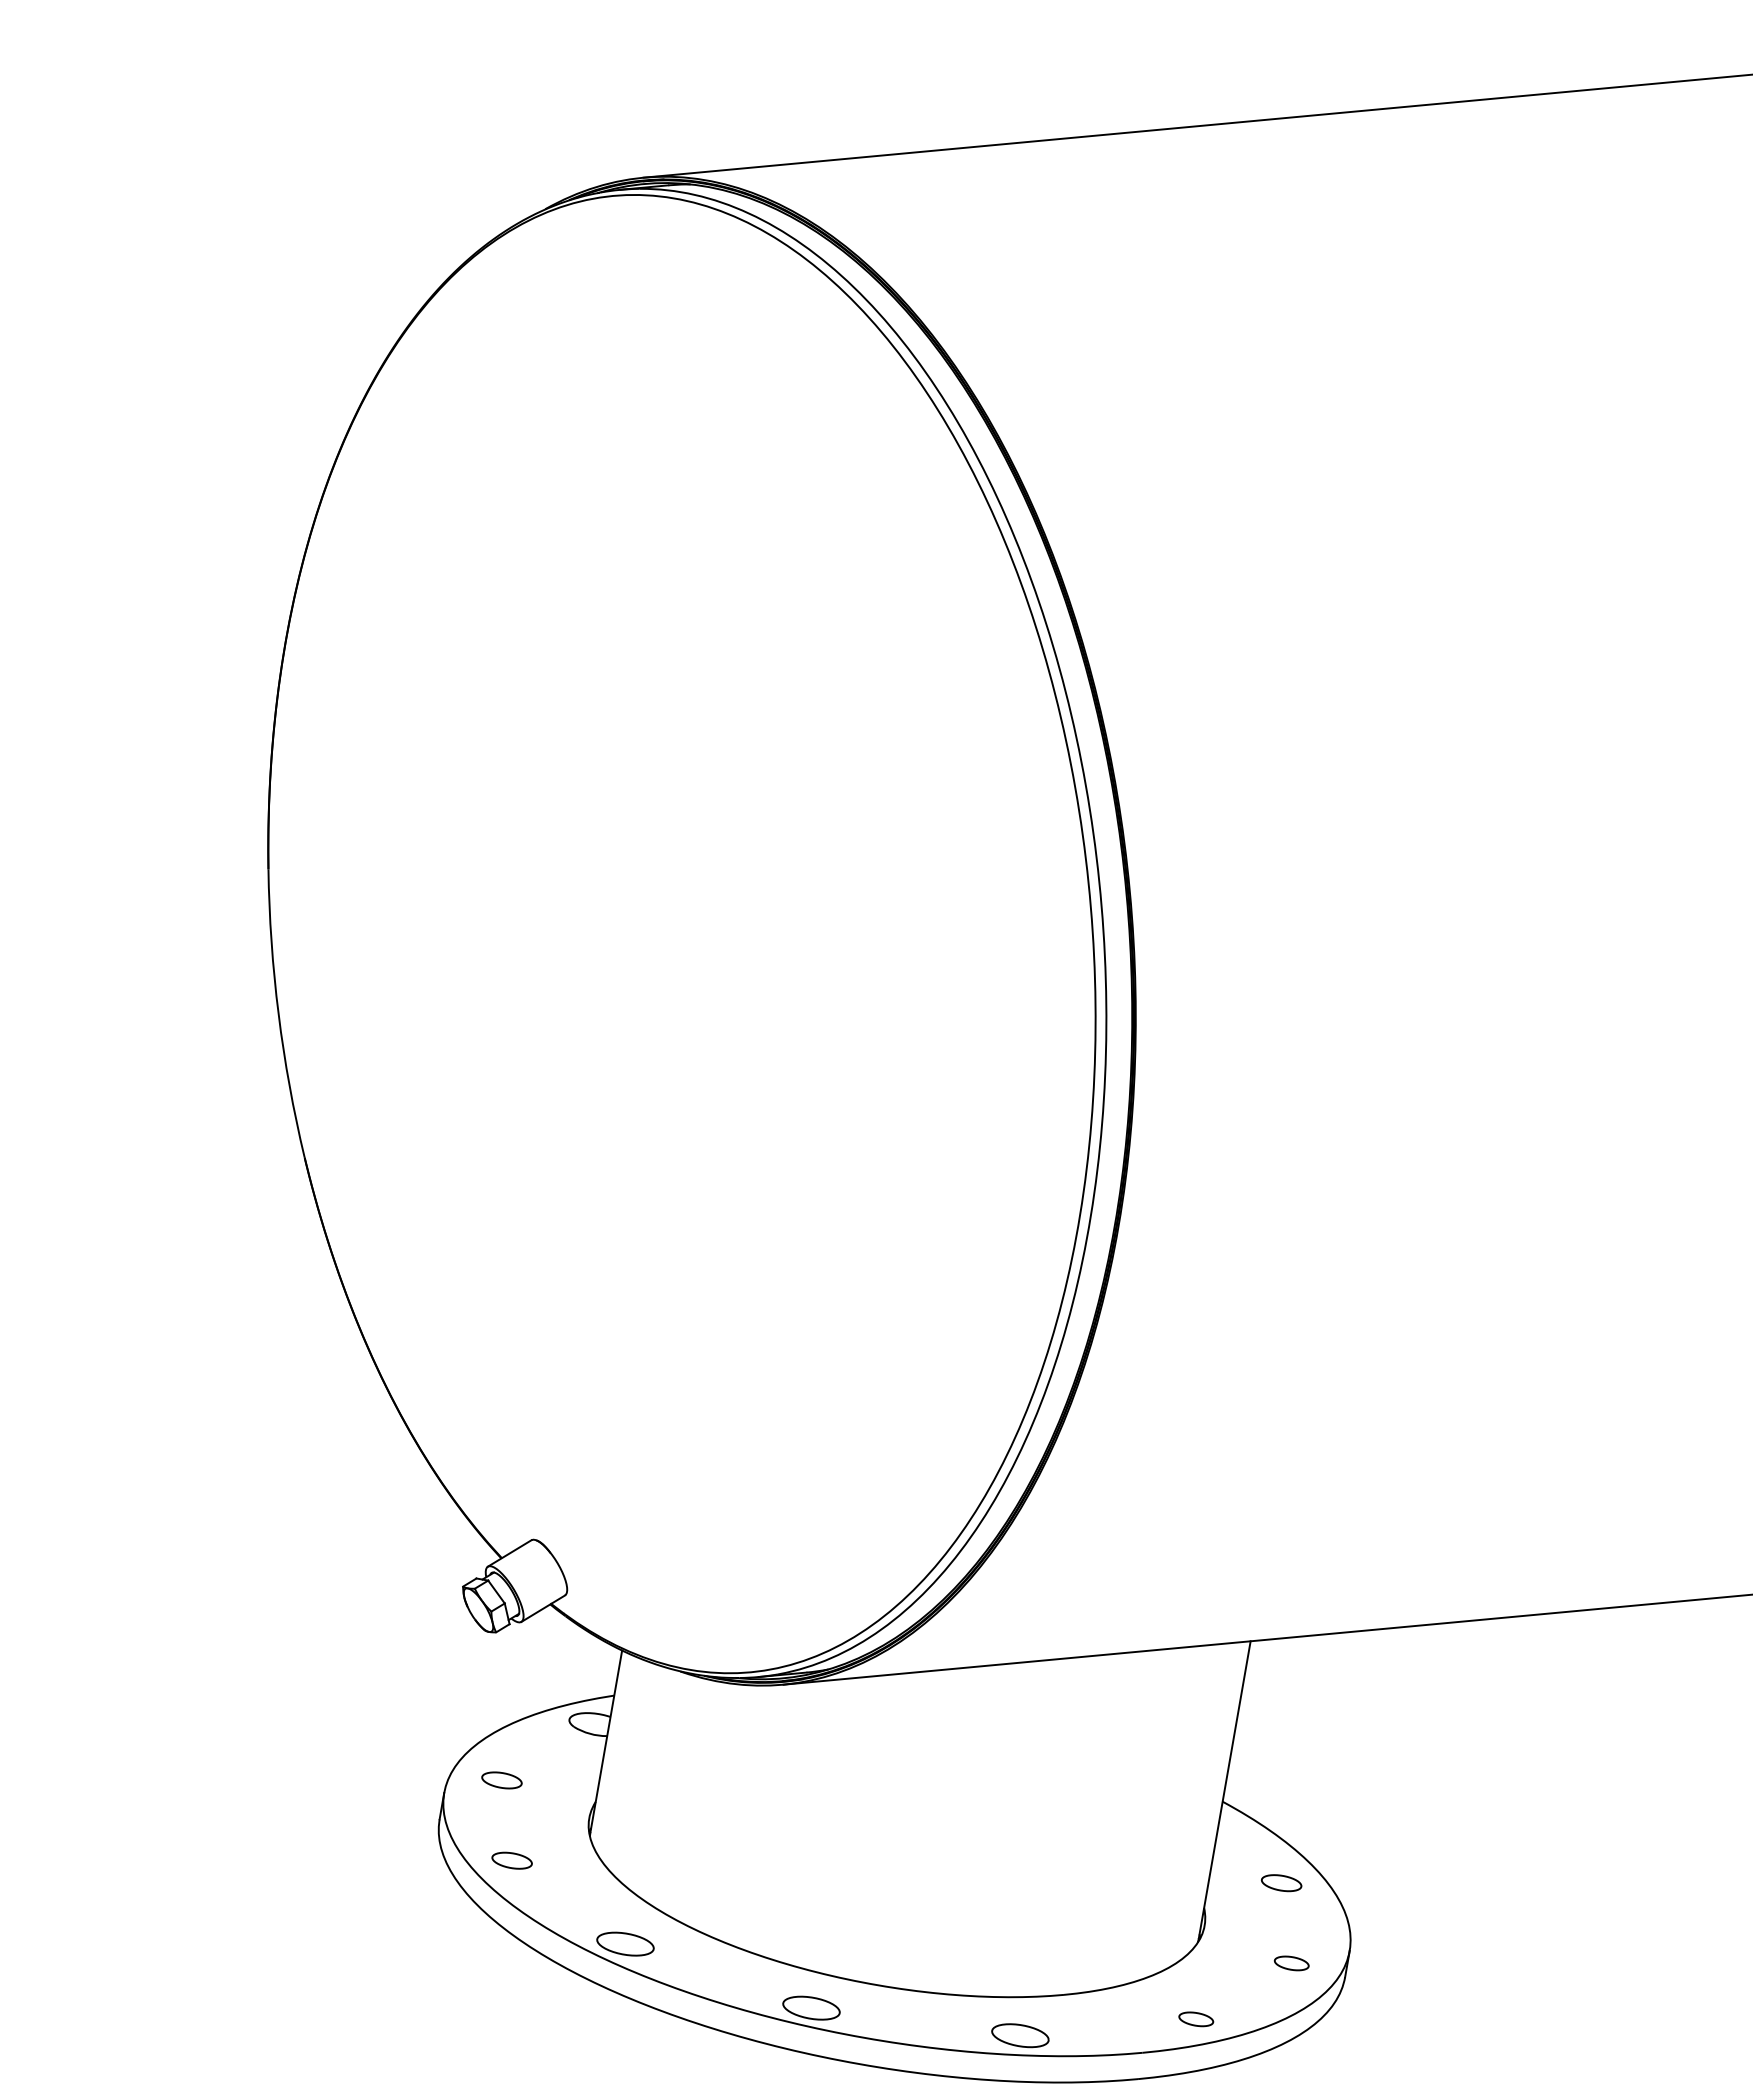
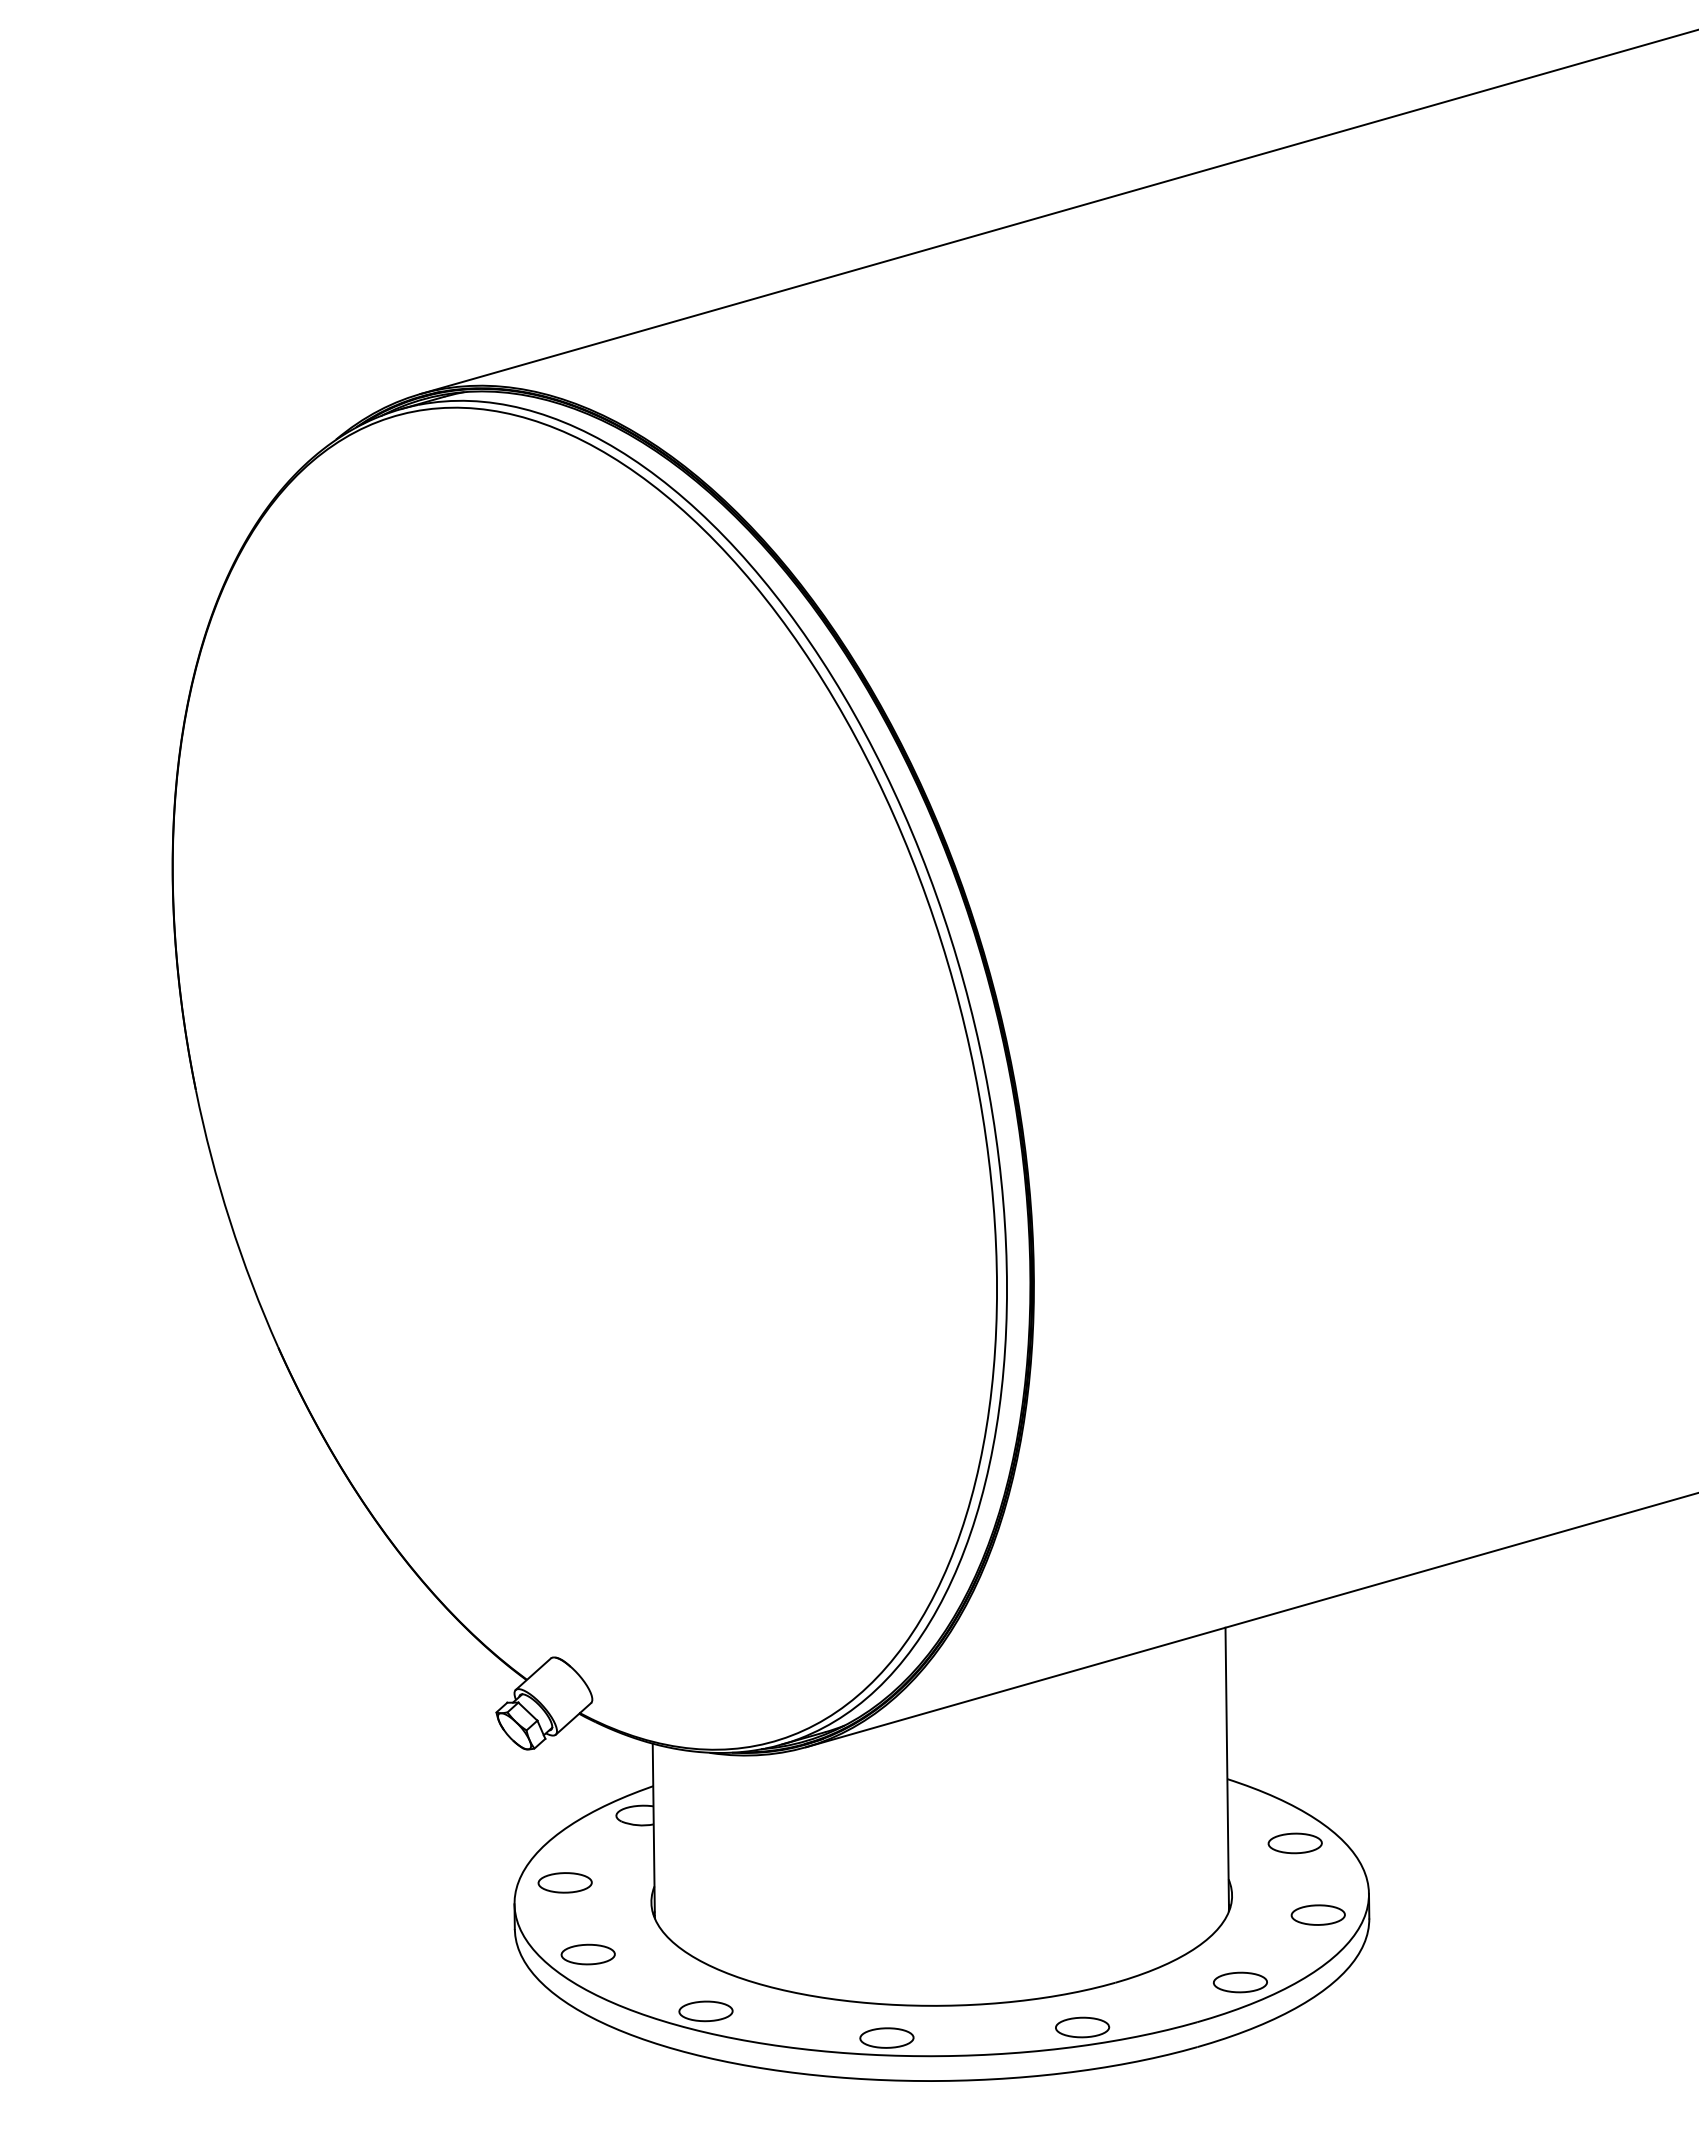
part: (501, 1779) -> (564, 1882), size x1.43
part: (511, 1860) -> (587, 1954), size x1.43
part: (1280, 1883) -> (1294, 1843), size x1.43
part: (1291, 1962) -> (1317, 1914), size x1.67
part: (1196, 2019) -> (1240, 1982), size x1.67

